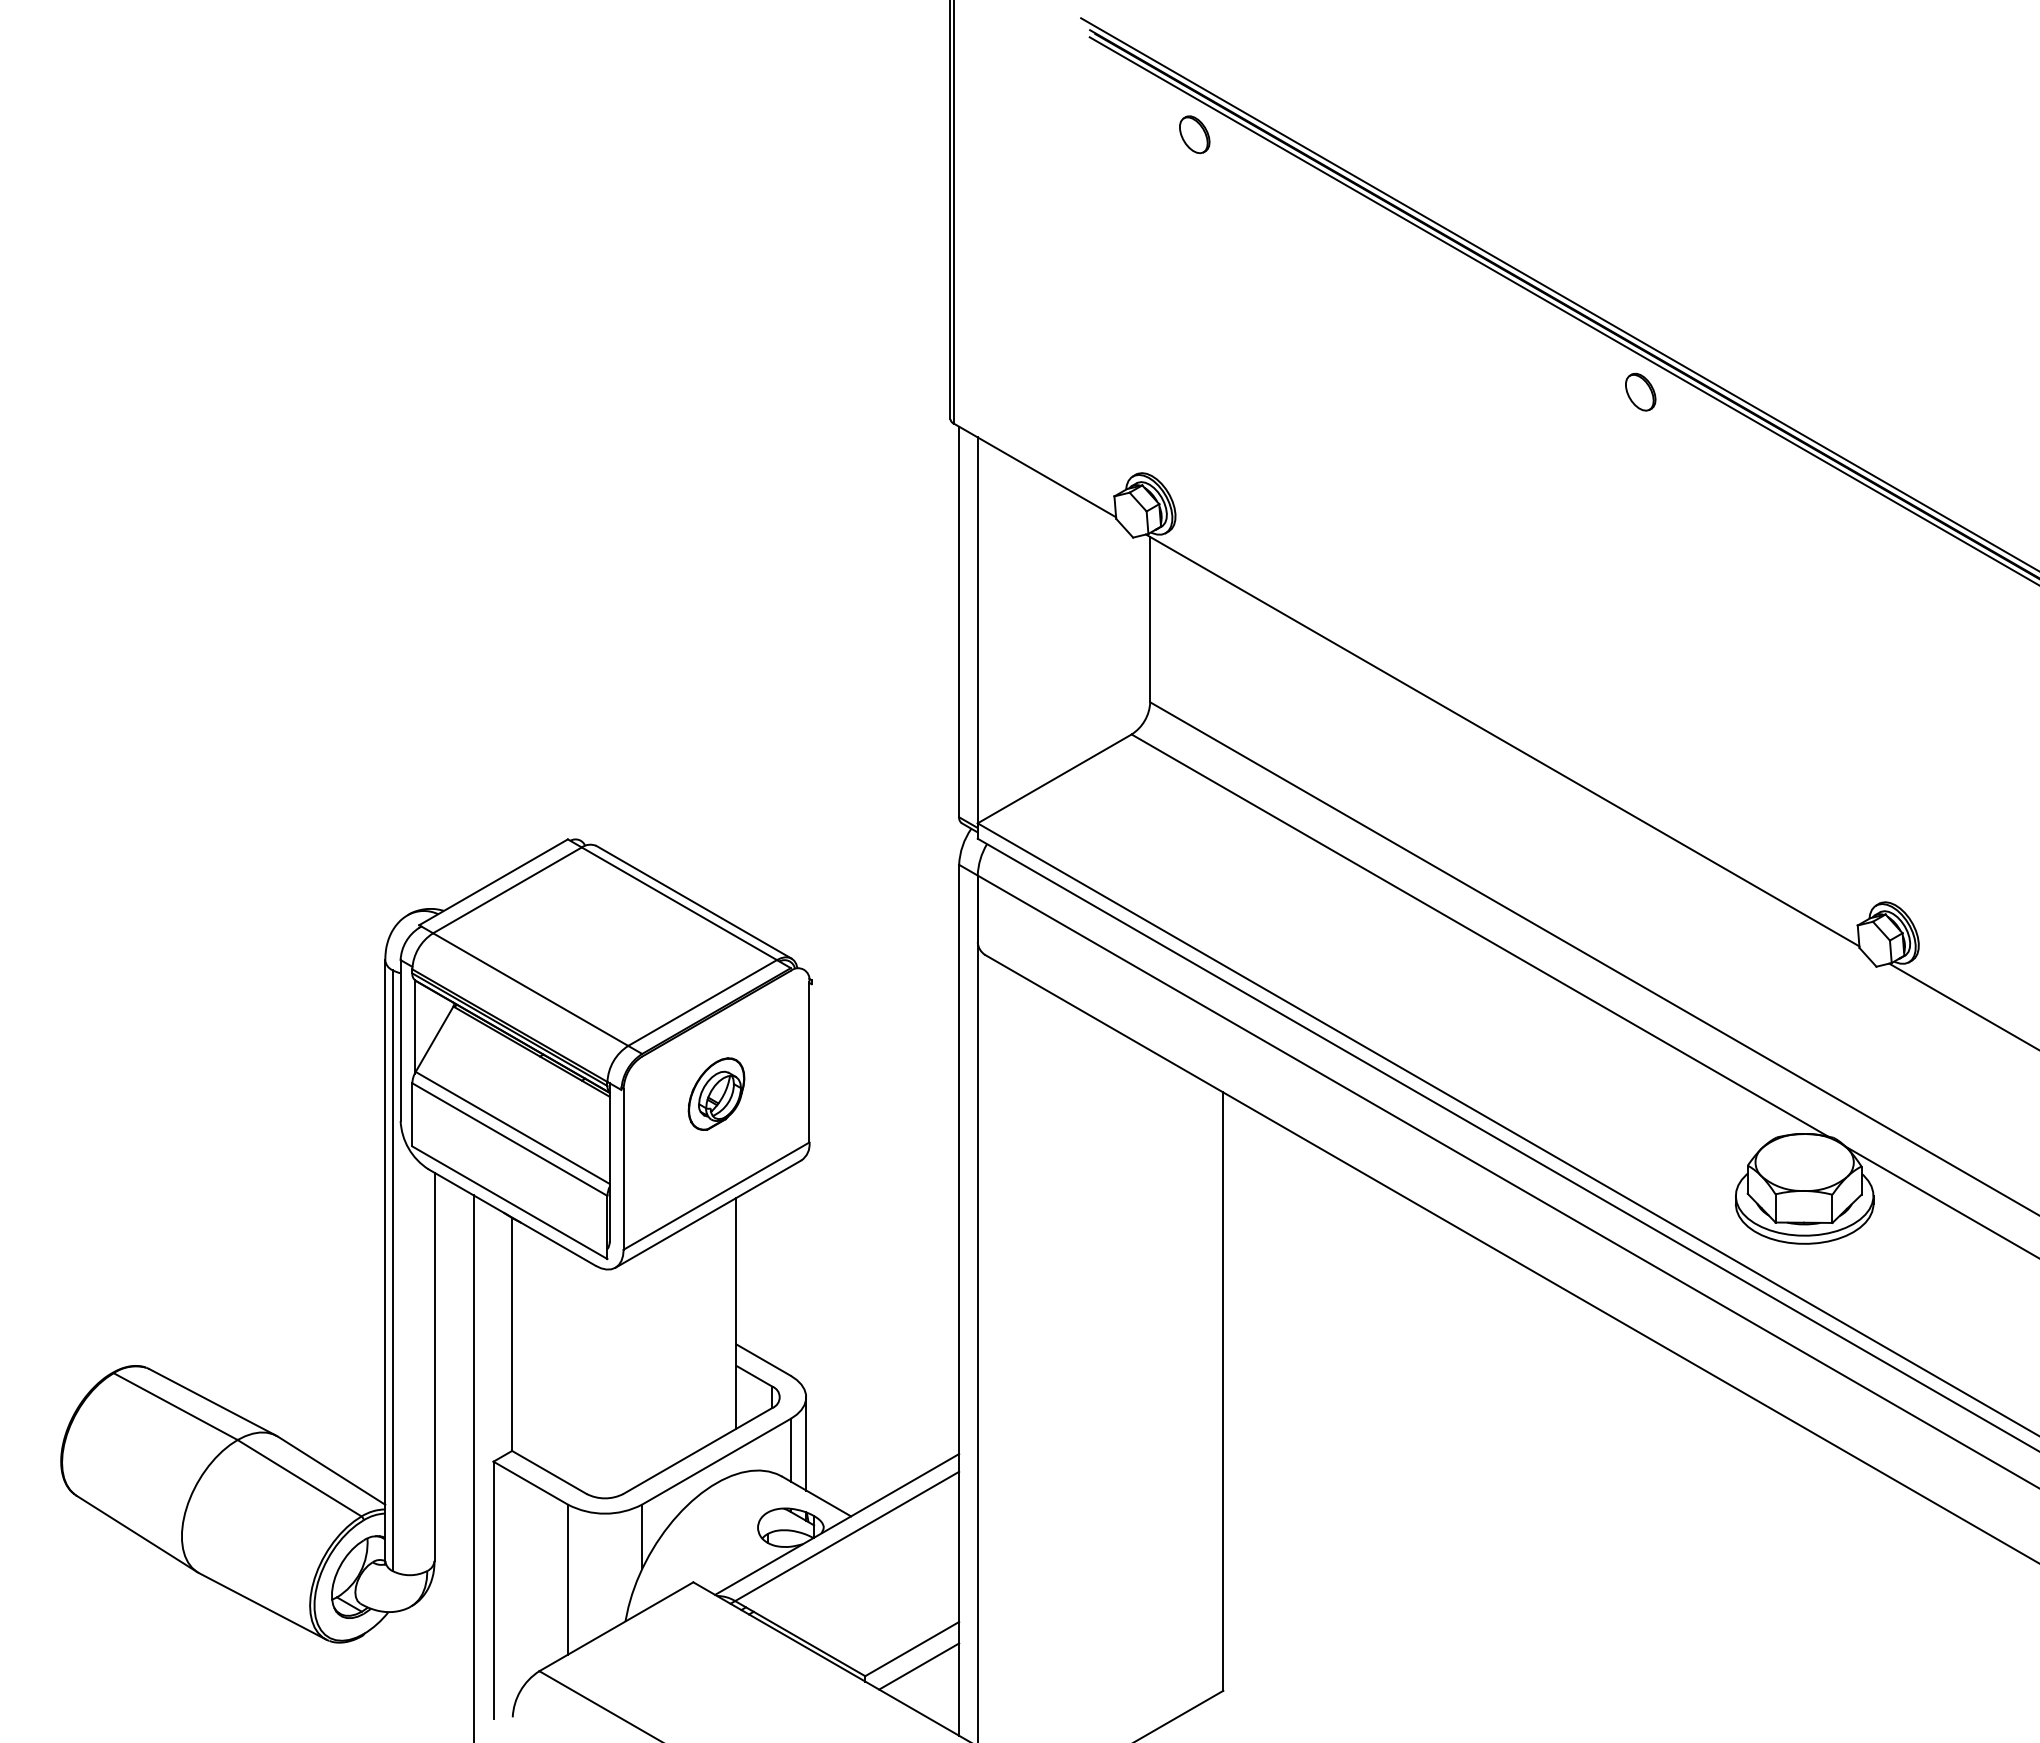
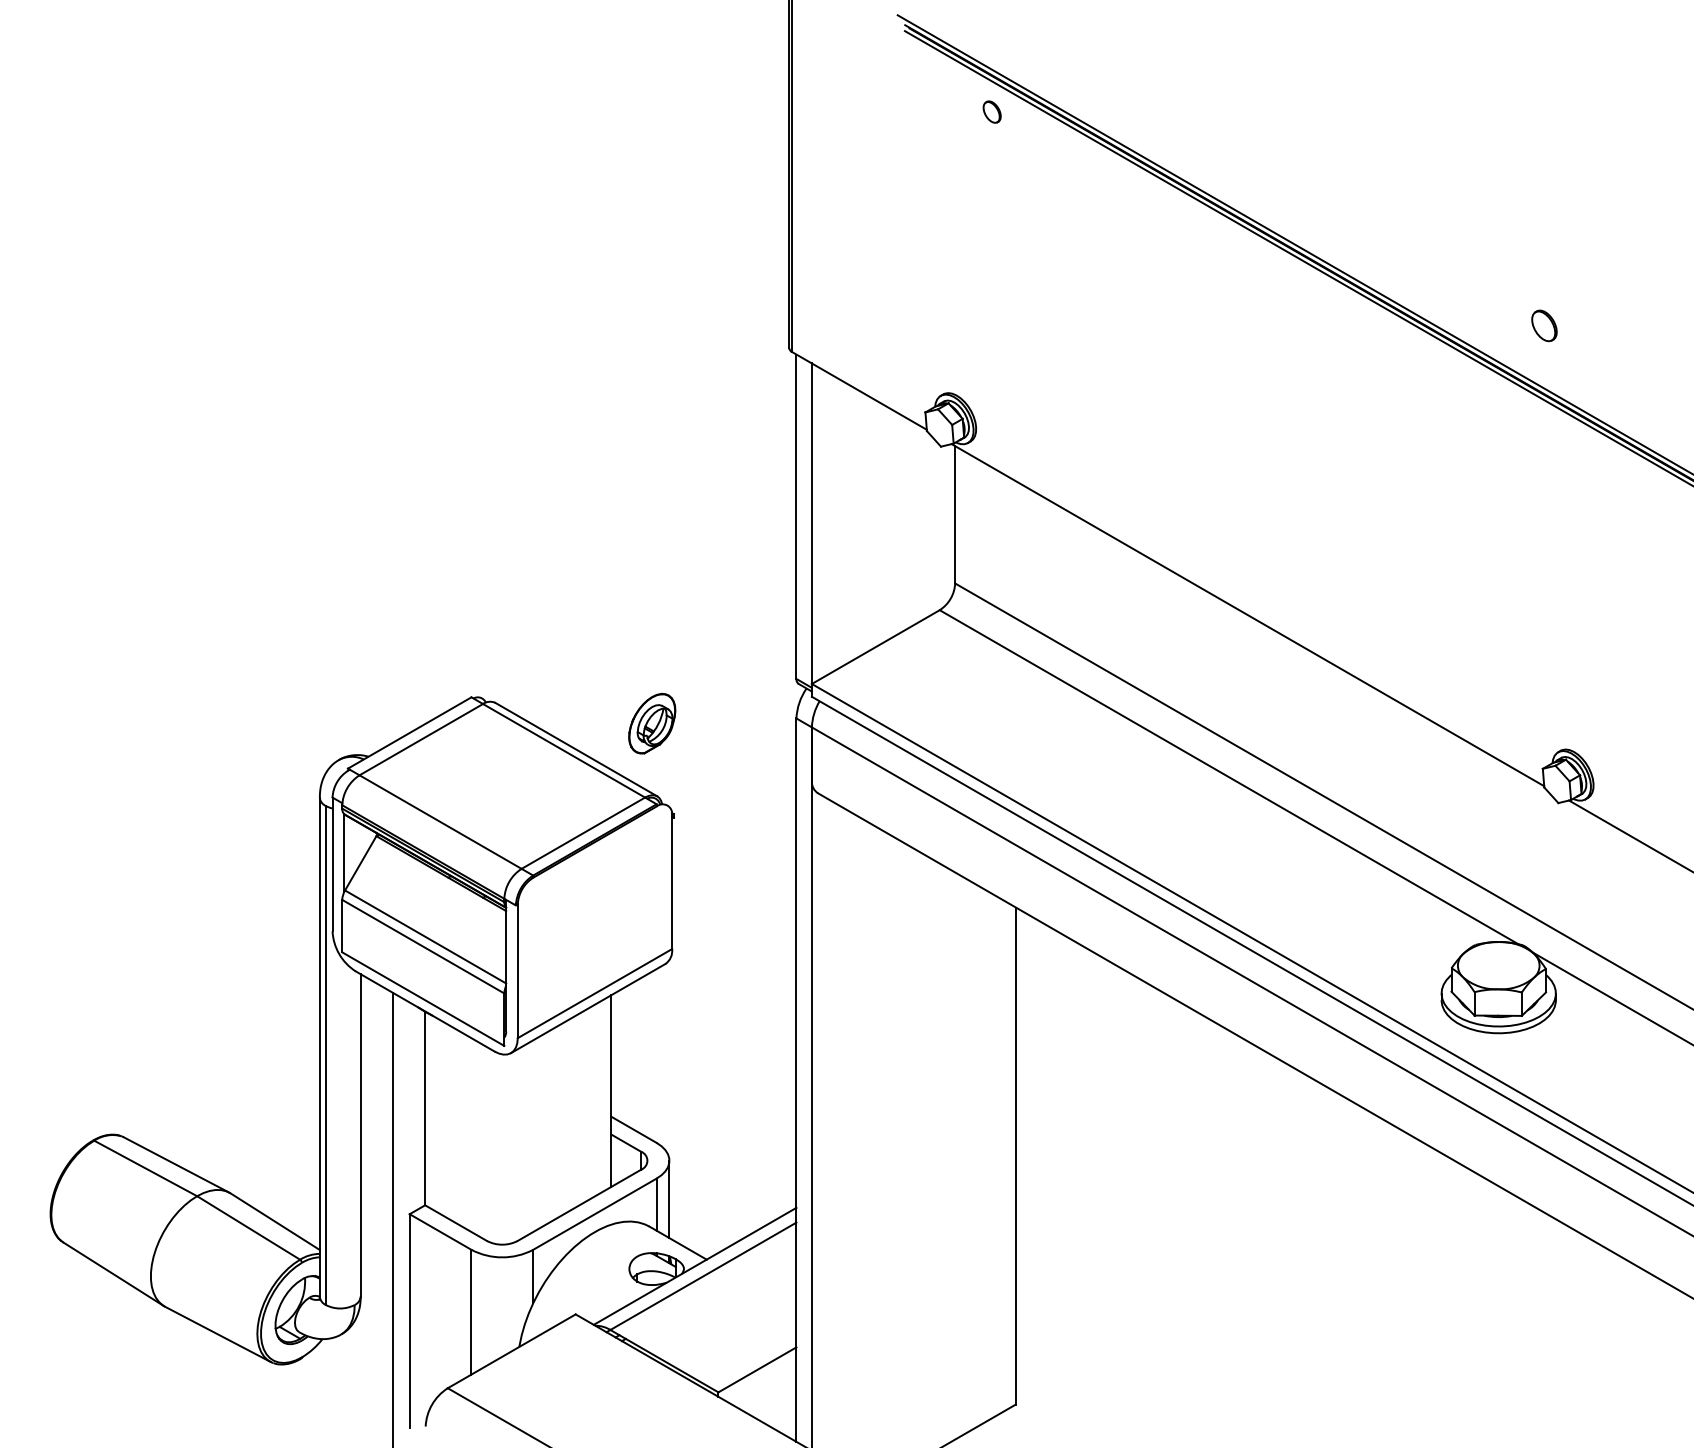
part: (1194, 134) -> (991, 111), size x0.7
part: (1640, 391) -> (1544, 325), moved
part: (716, 1093) -> (652, 723), moved
line: (919, 1666) -> (763, 1384), removed

